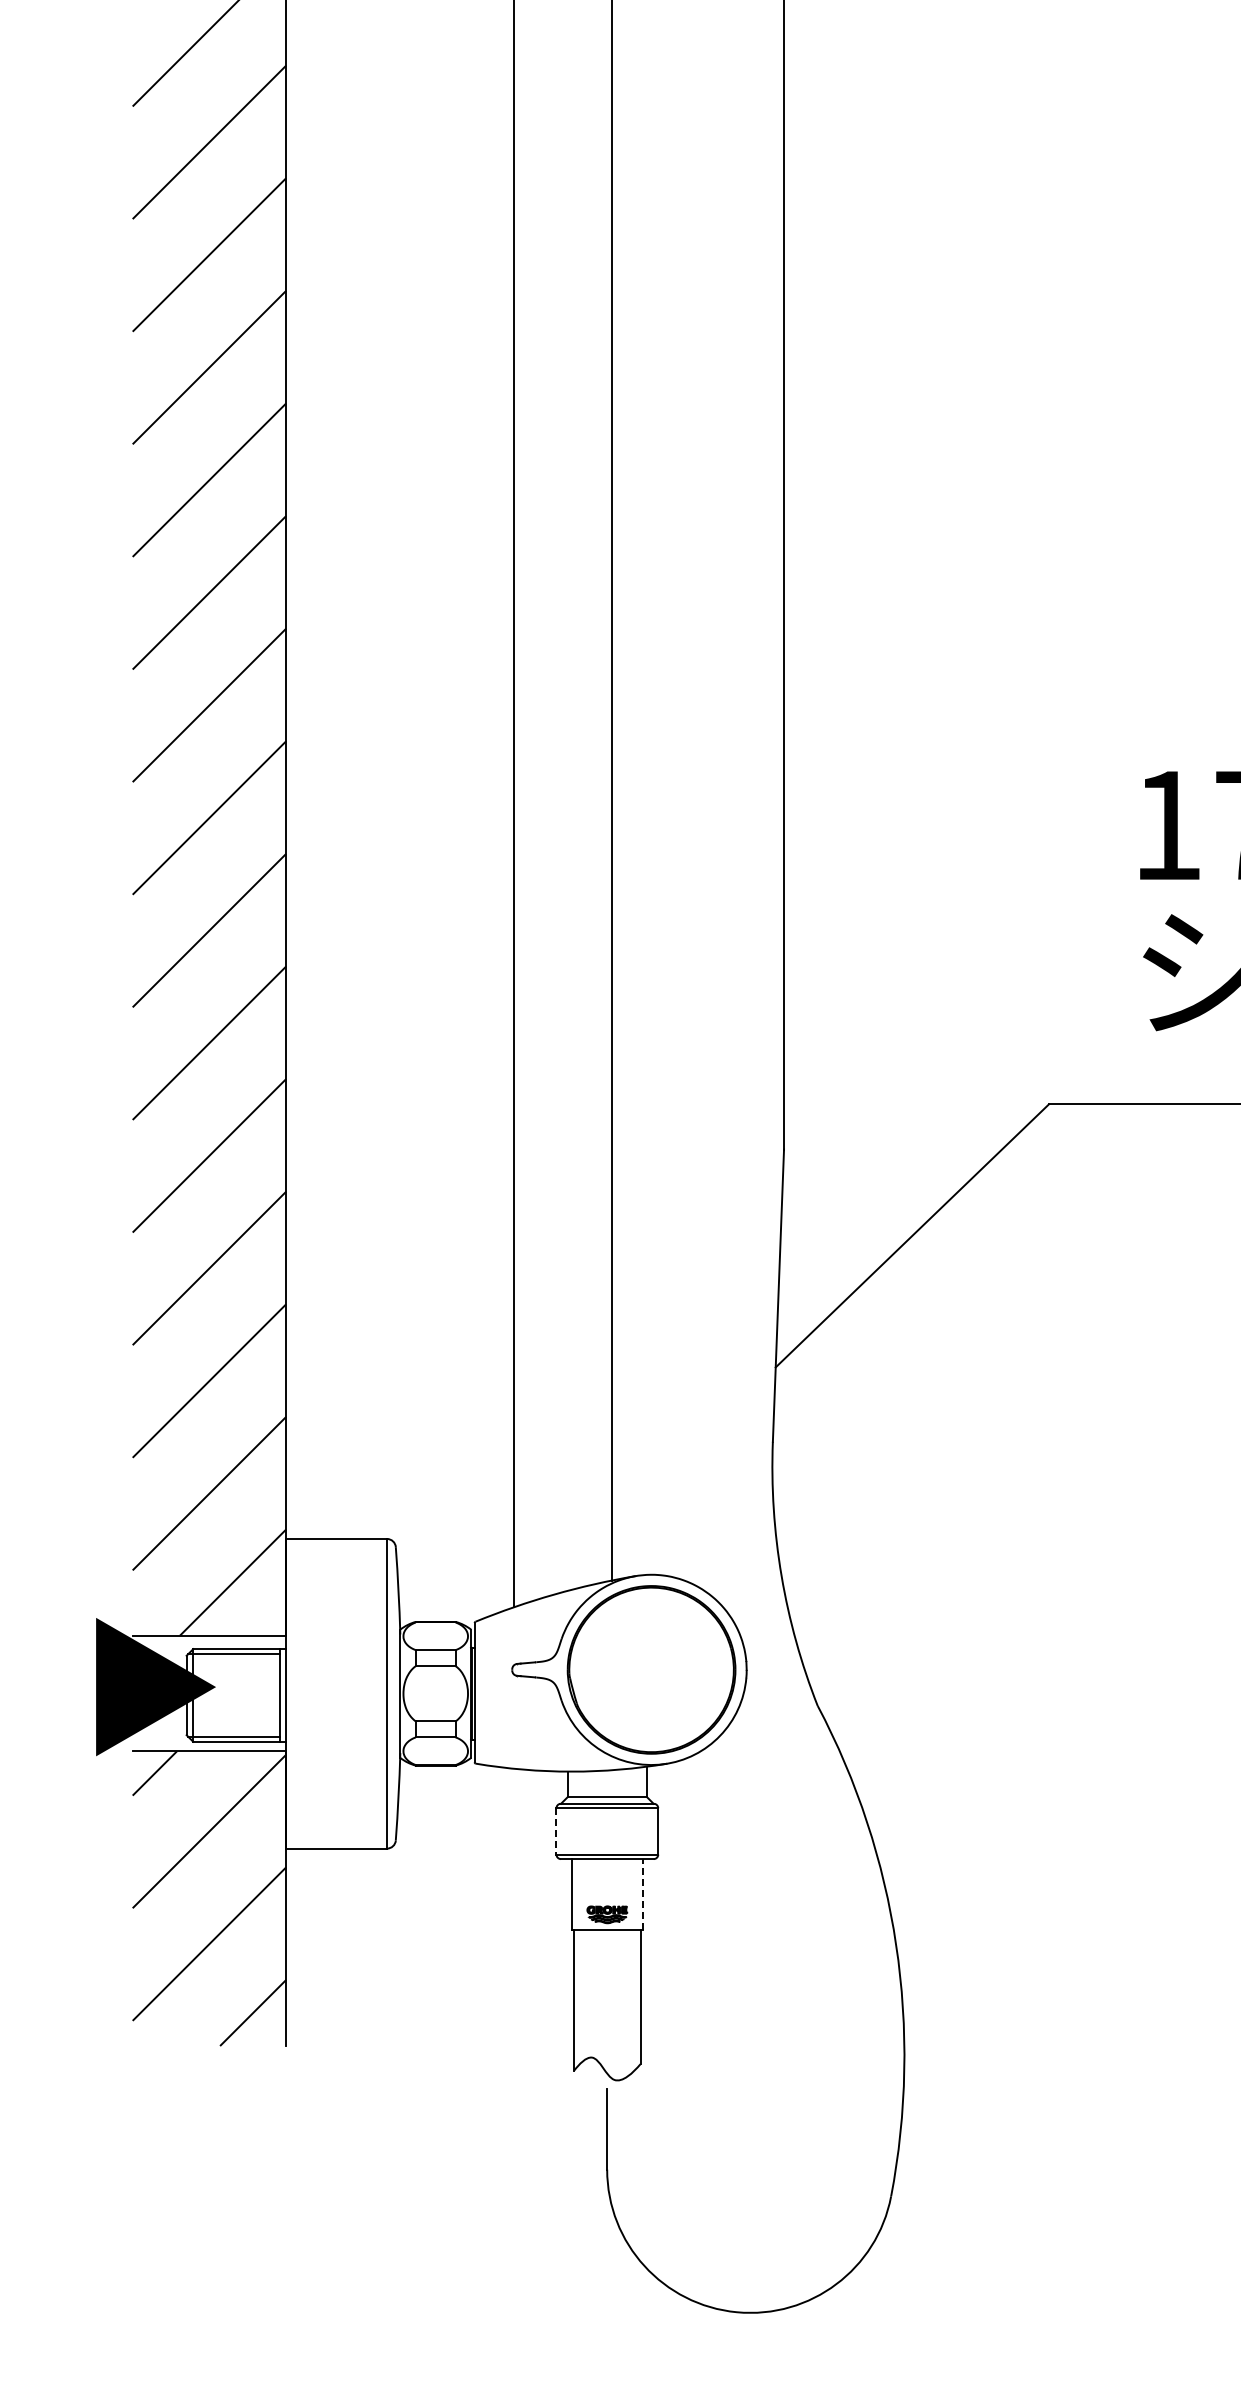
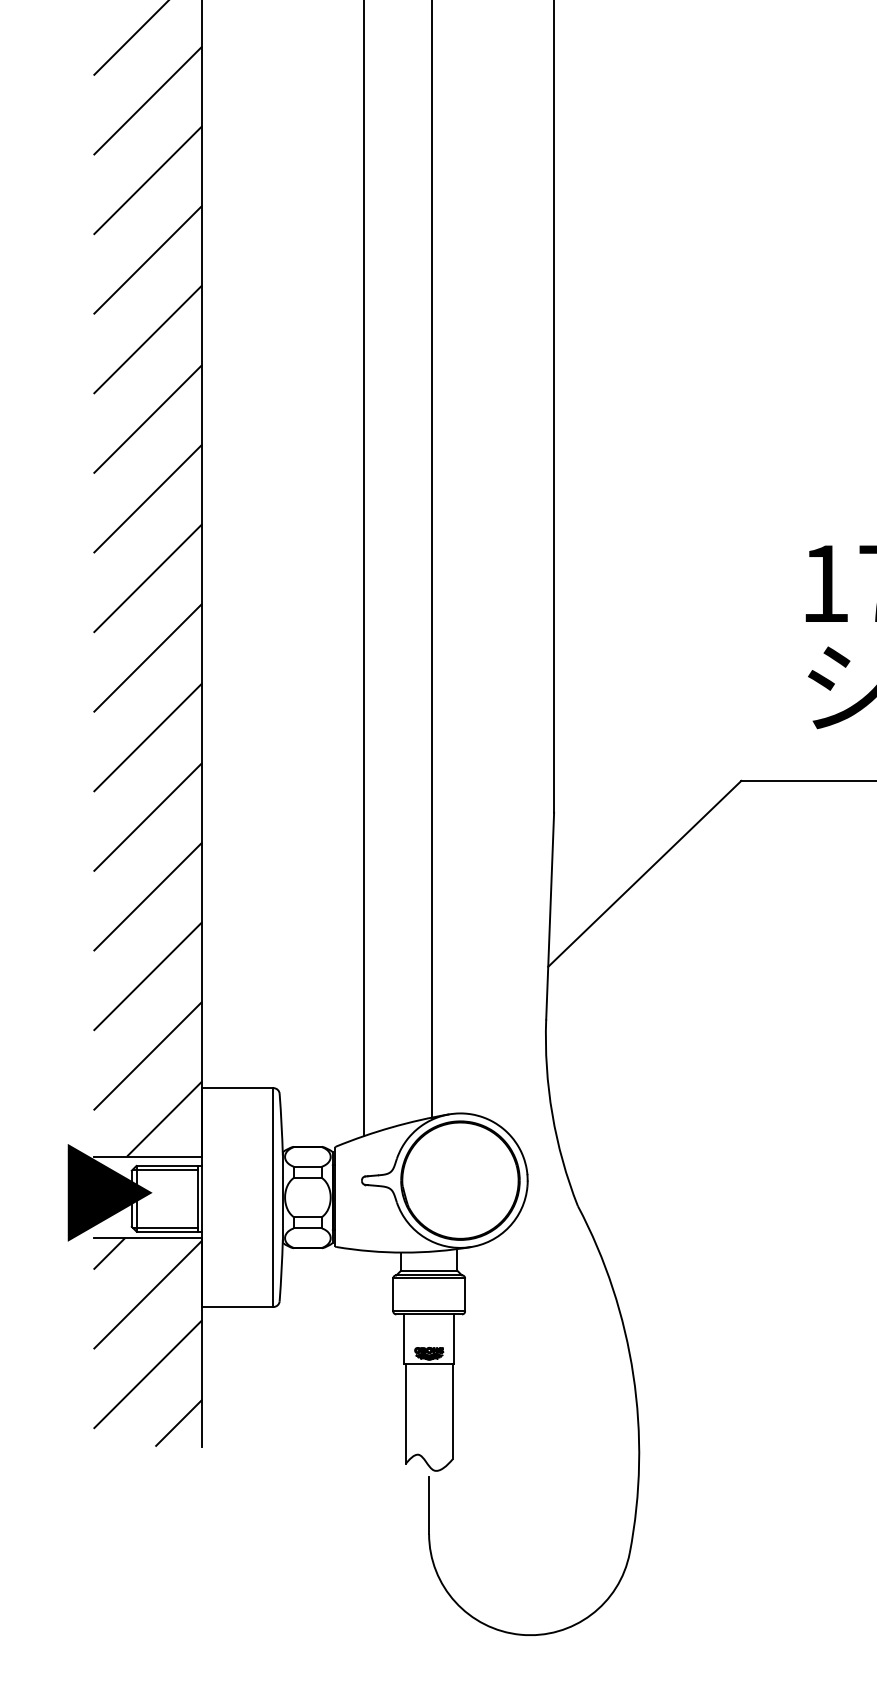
line: (556, 1831) -> (393, 1294), dashed -> solid
line: (642, 1894) -> (454, 1339), dashed -> solid

